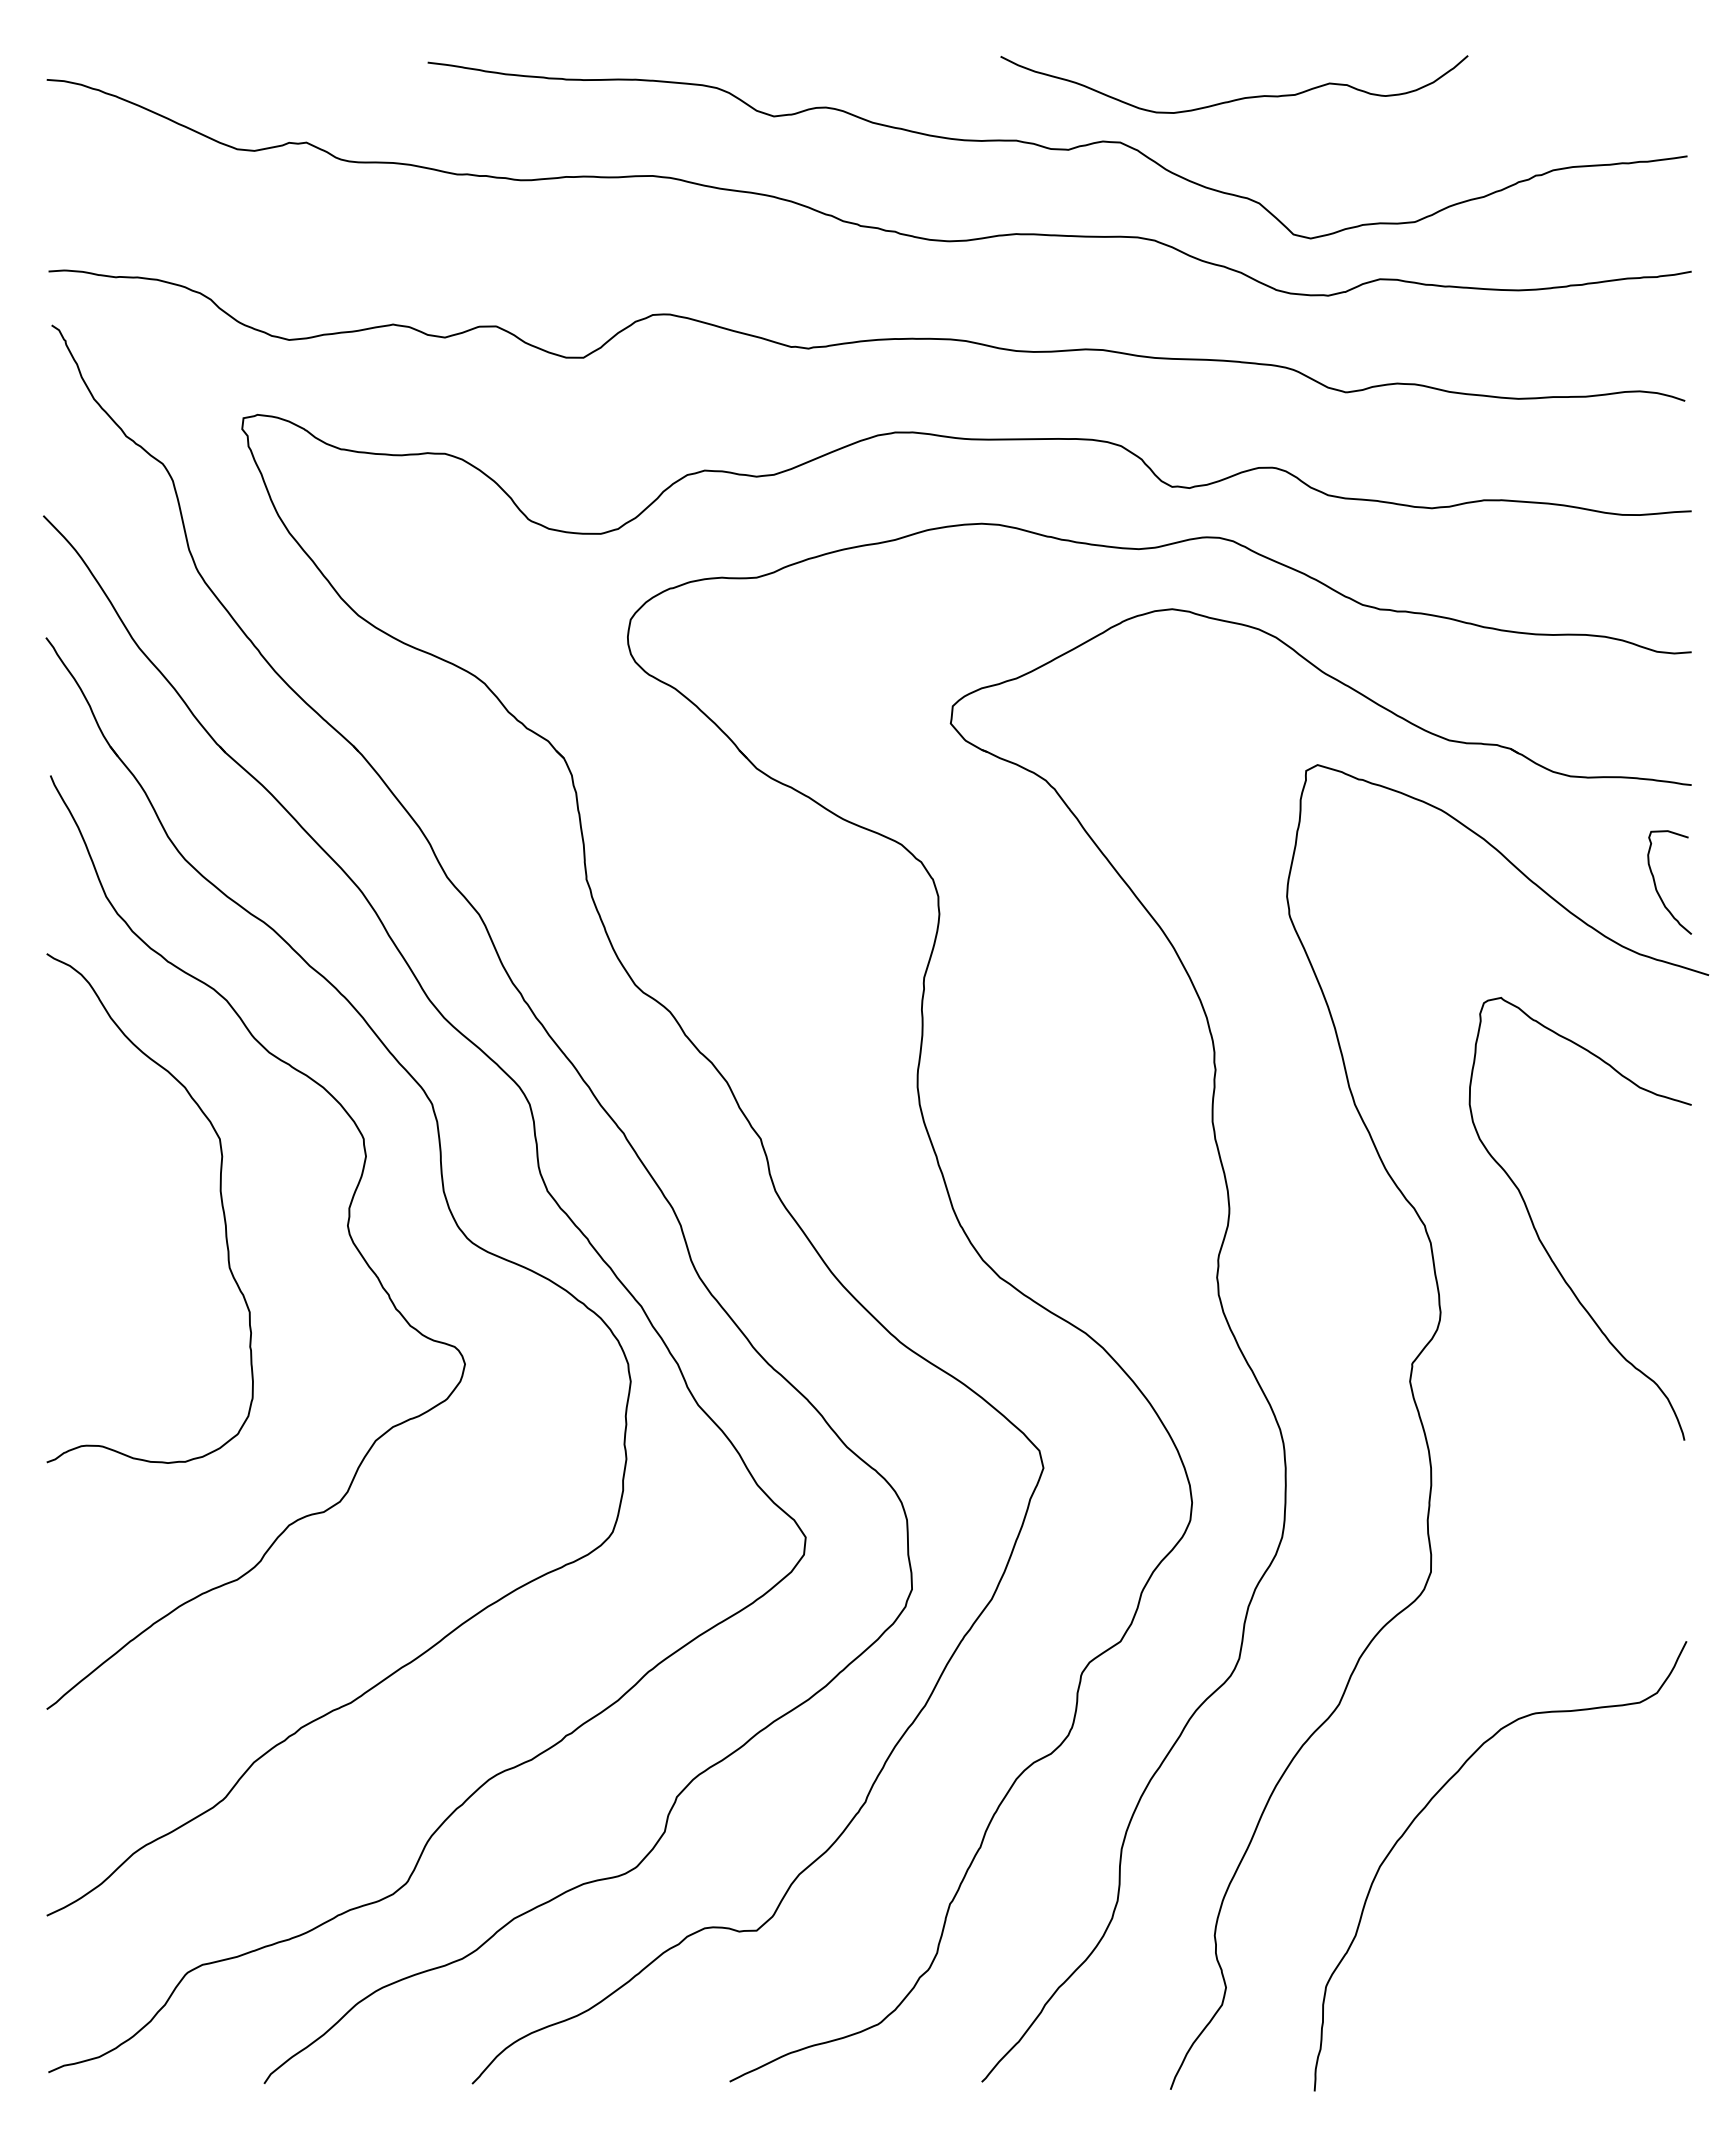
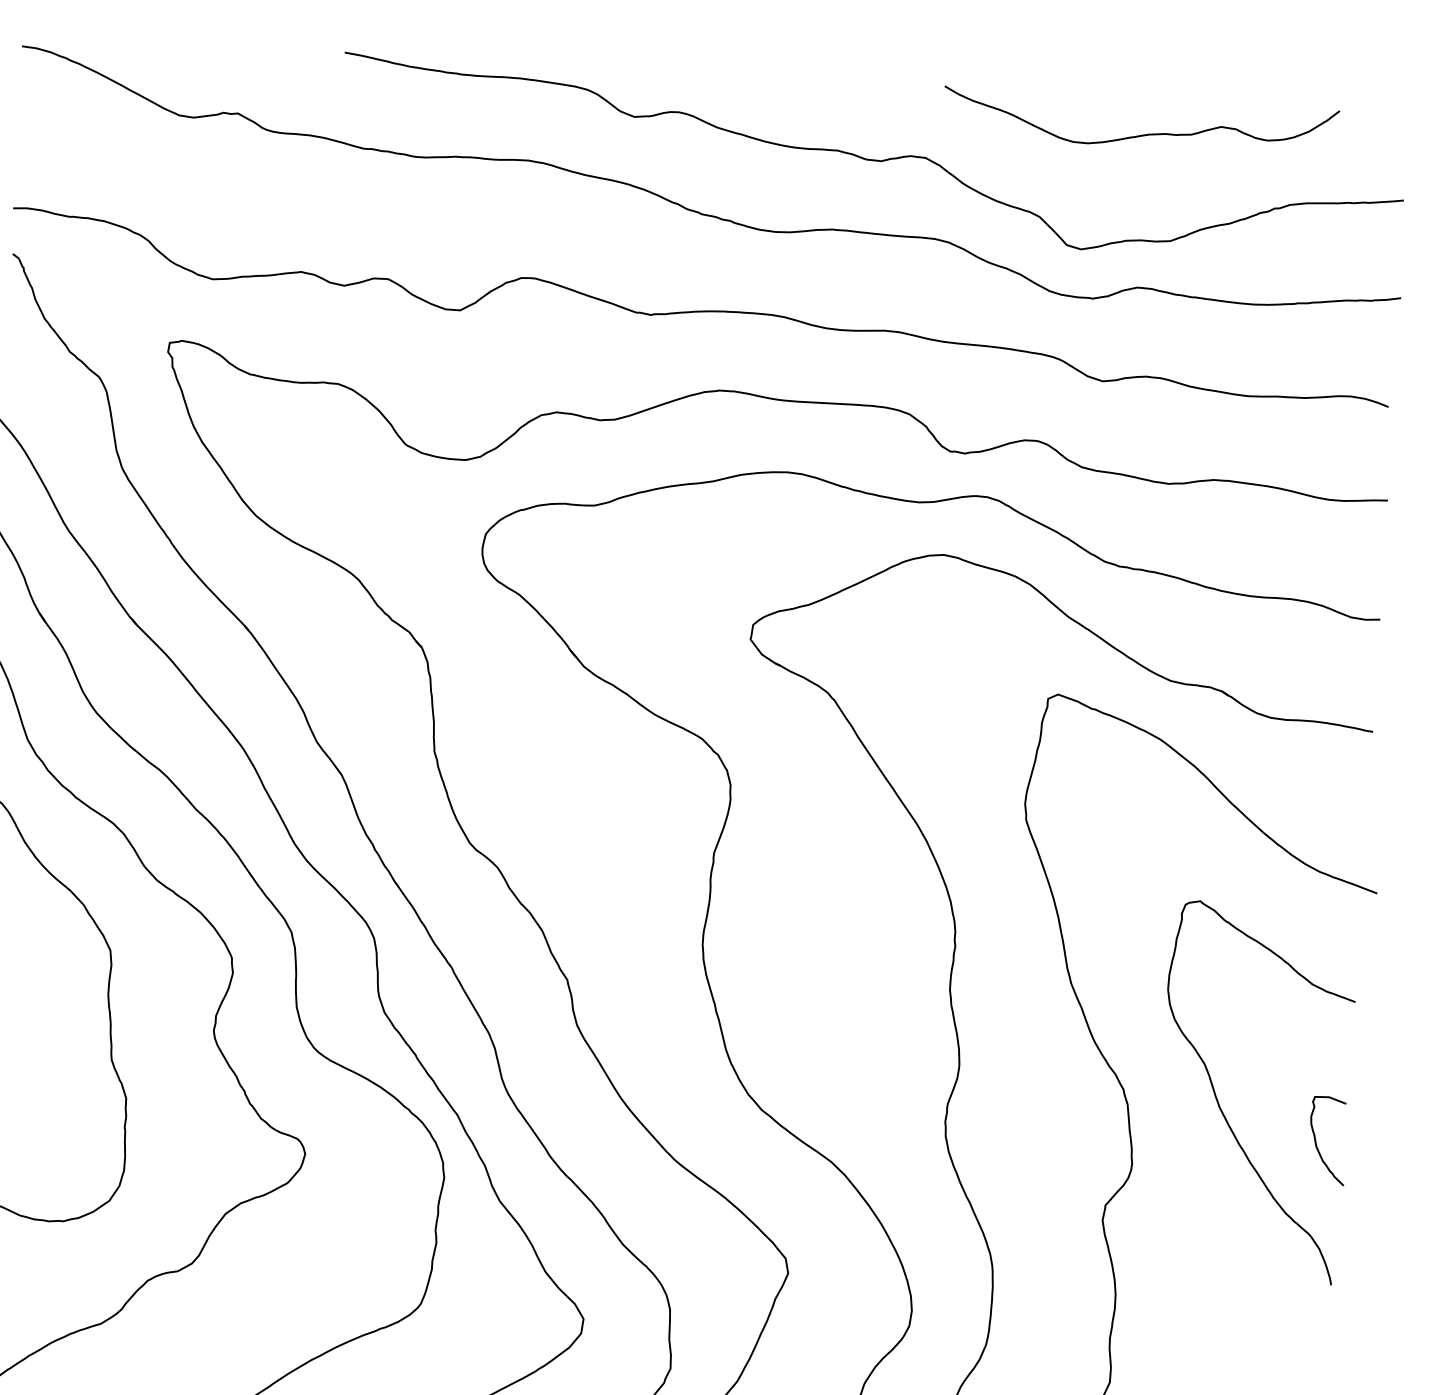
curve: (1237, 98) -> (1142, 134), moved
curve: (1656, 885) -> (1316, 1142), moved

